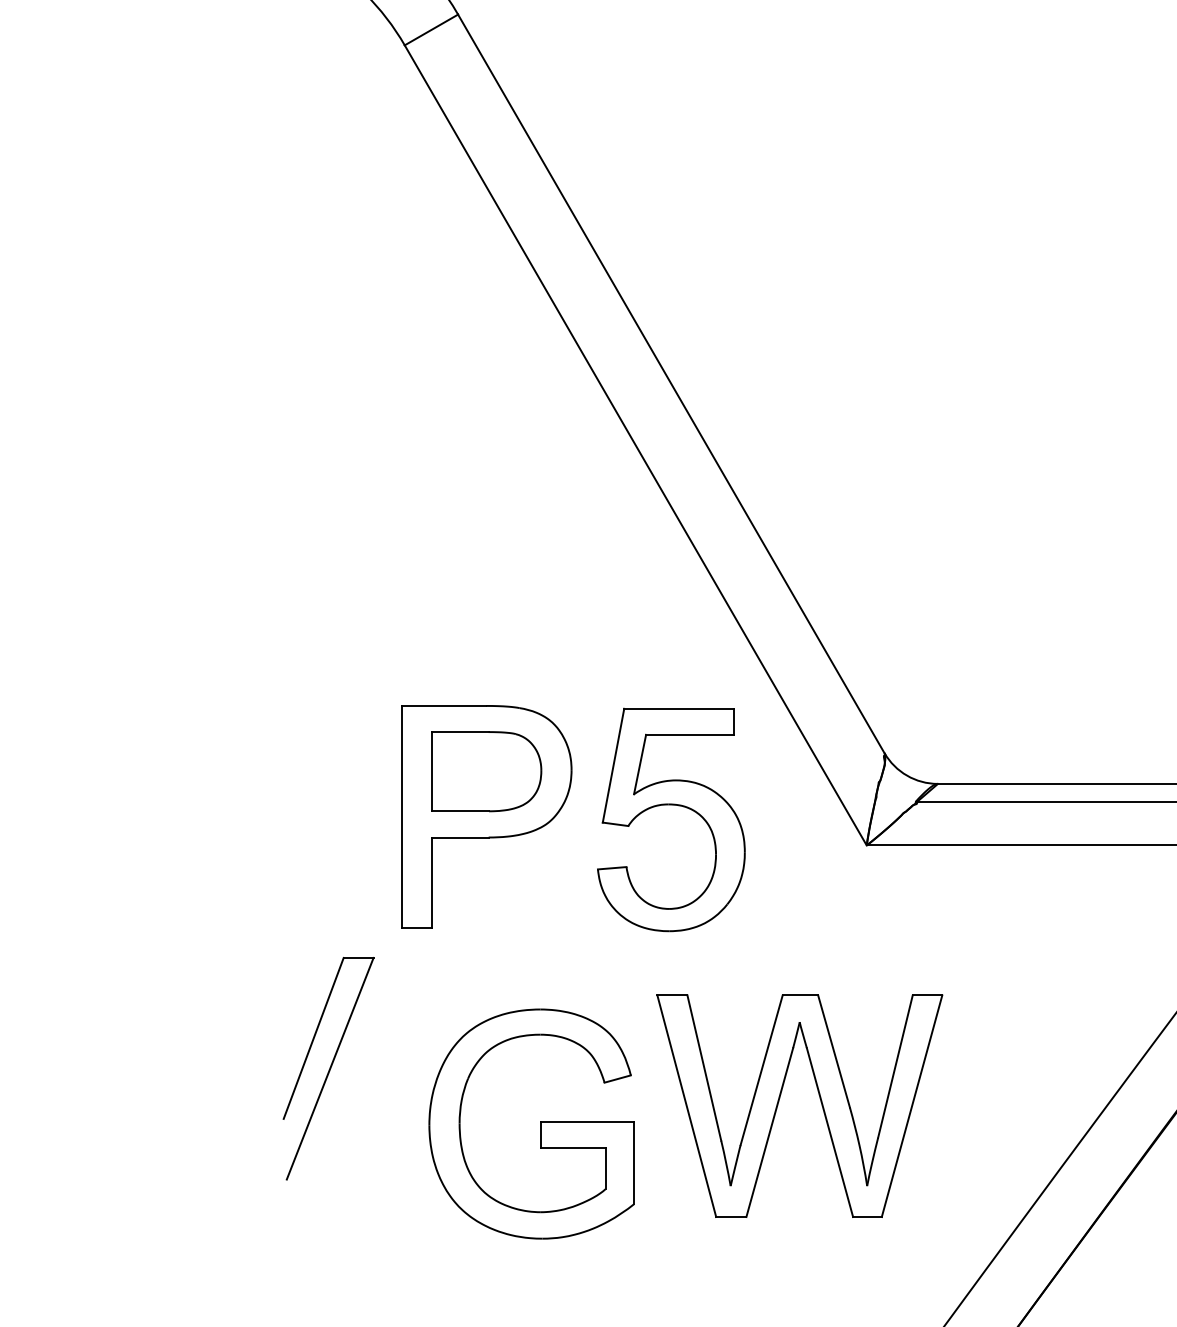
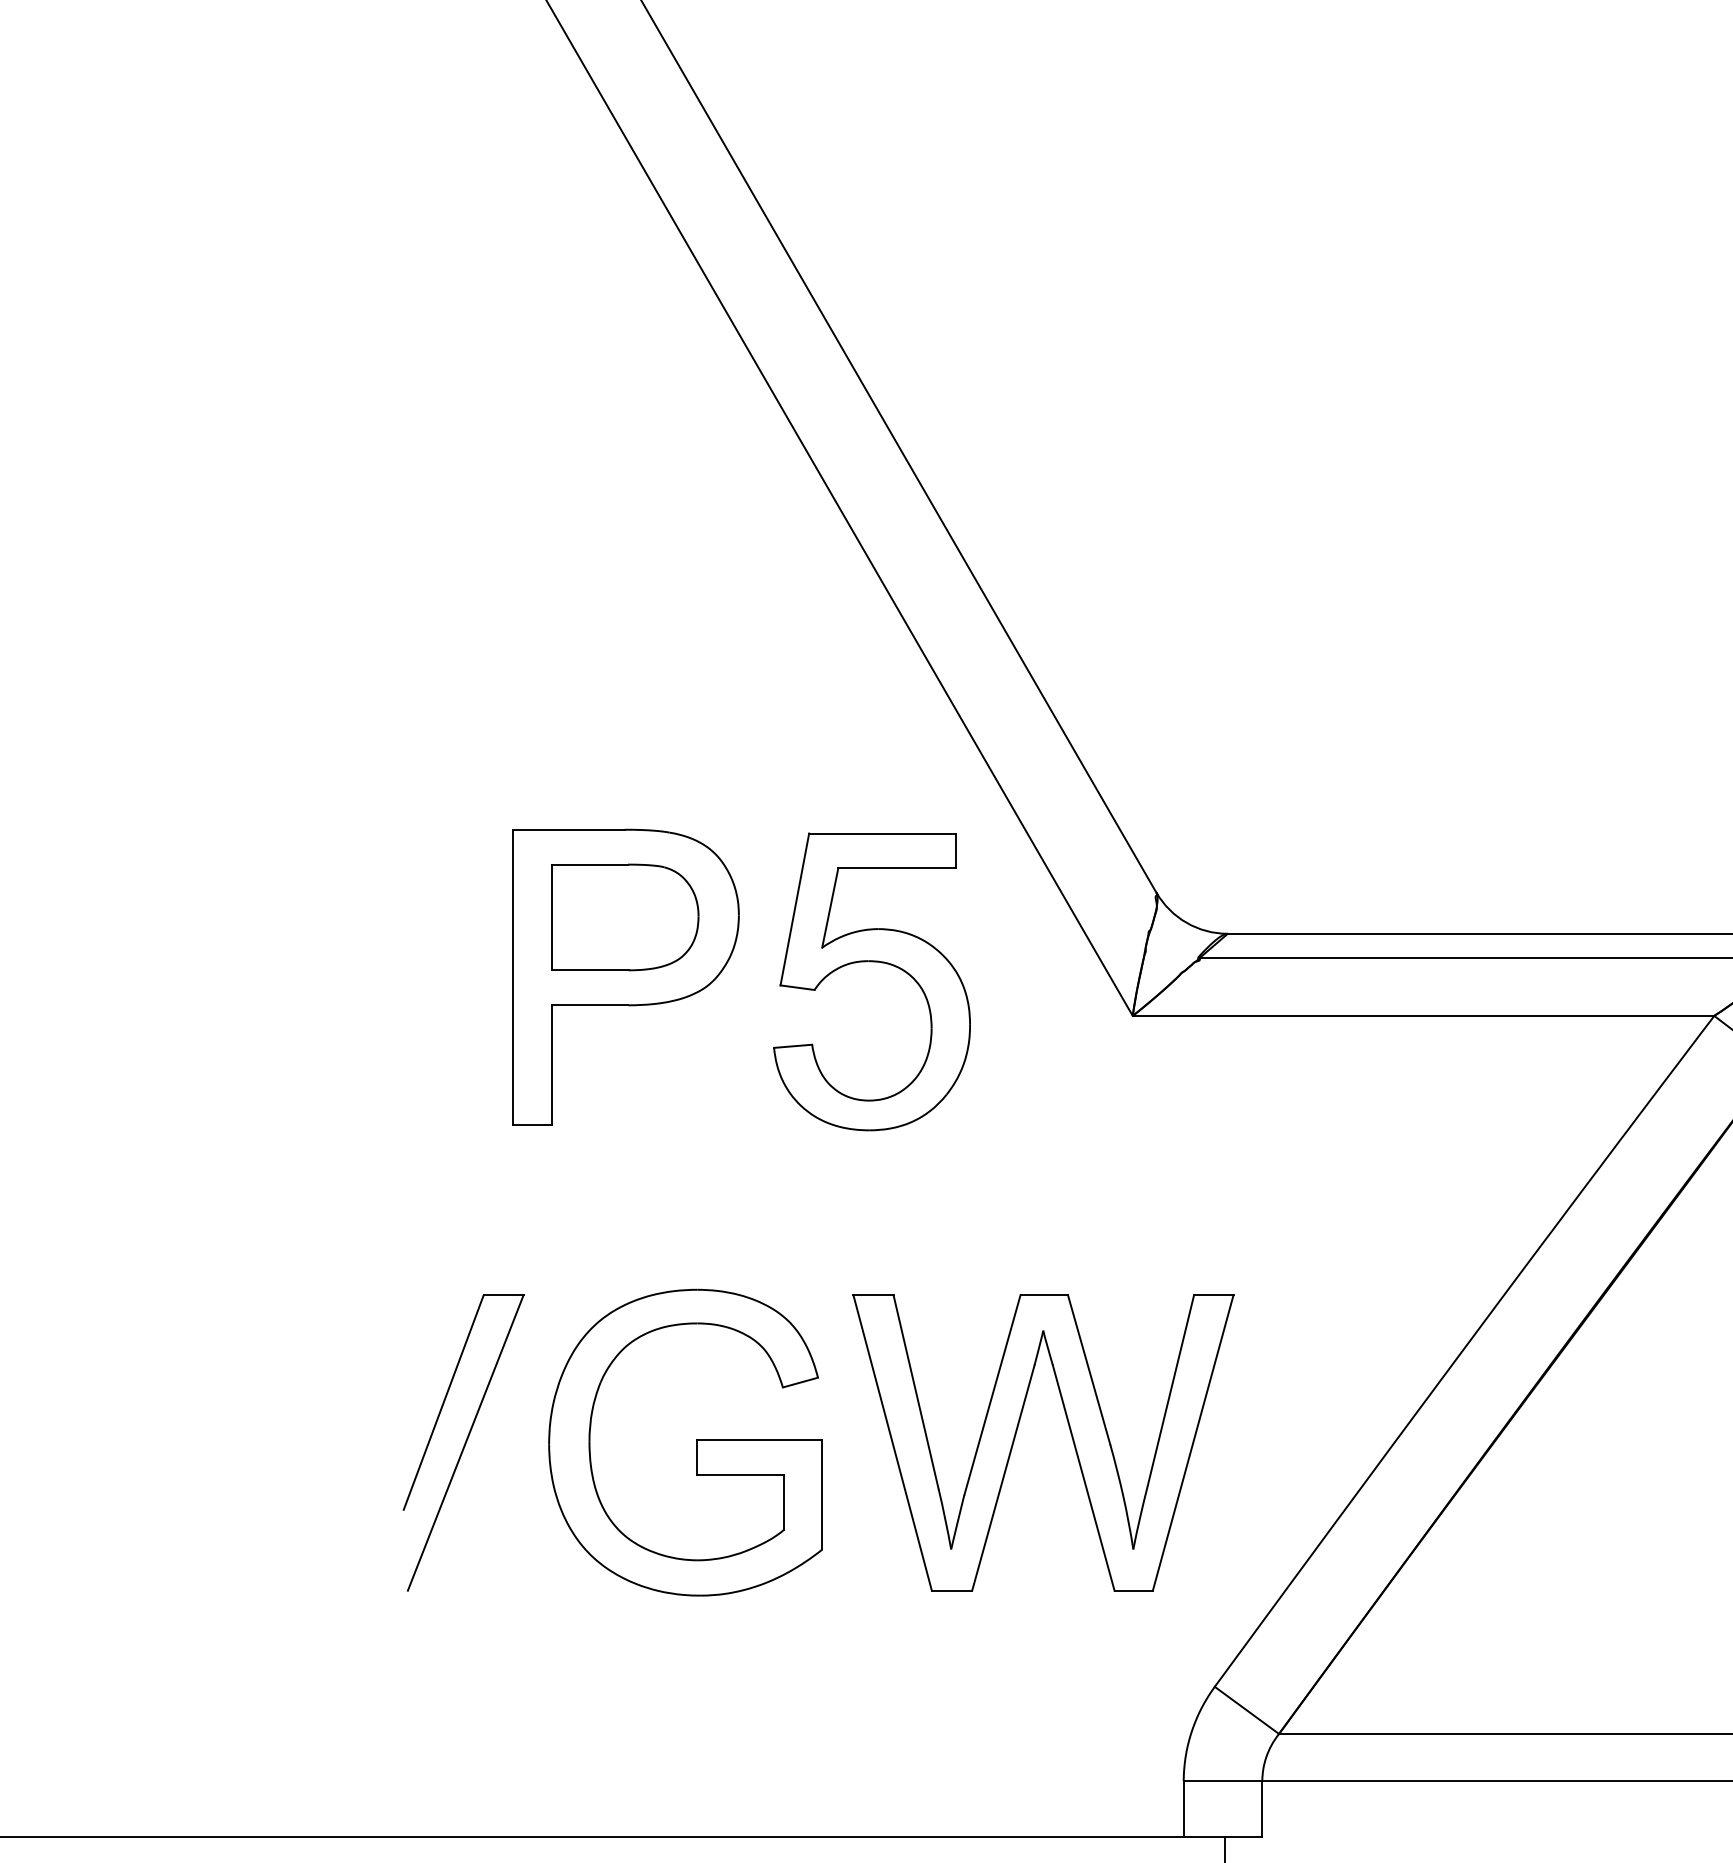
part: (328, 1068) -> (463, 1442), moved
part: (779, 1100) -> (1016, 1435), moved
part: (539, 1123) -> (696, 1442), moved

